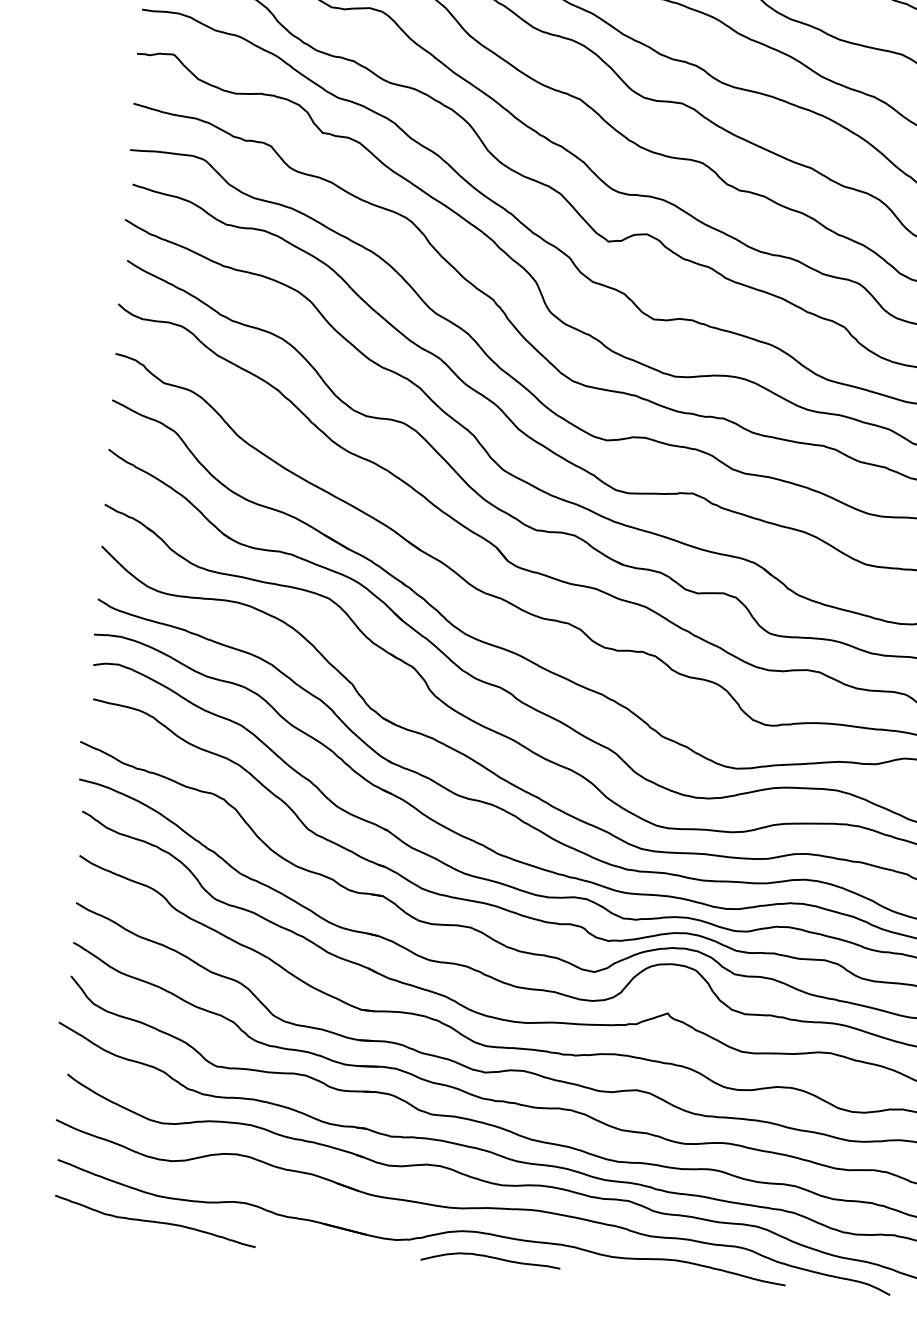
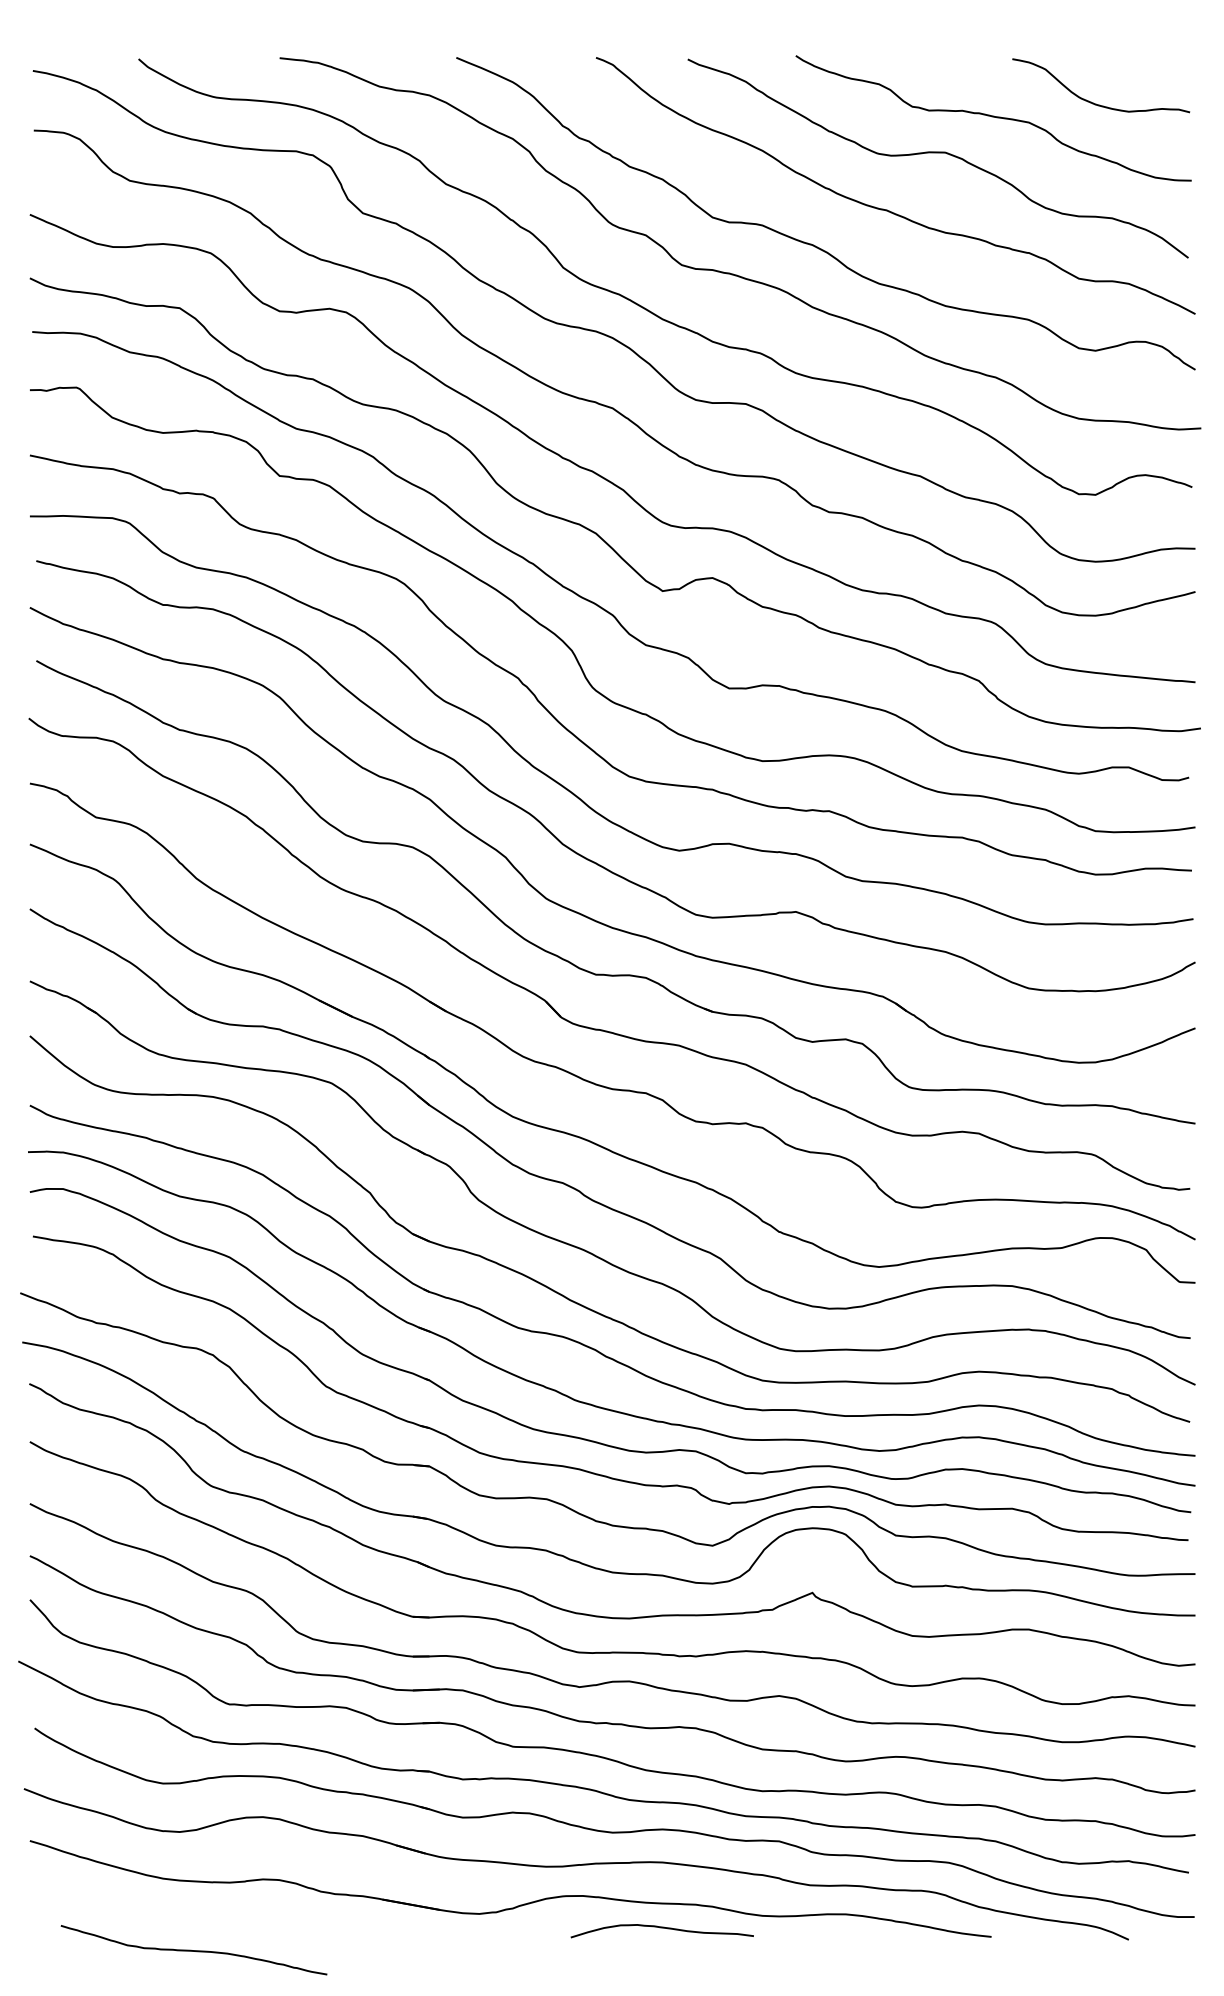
curve: (154, 1221) -> (193, 1950), moved
curve: (490, 1257) -> (661, 1928), moved

